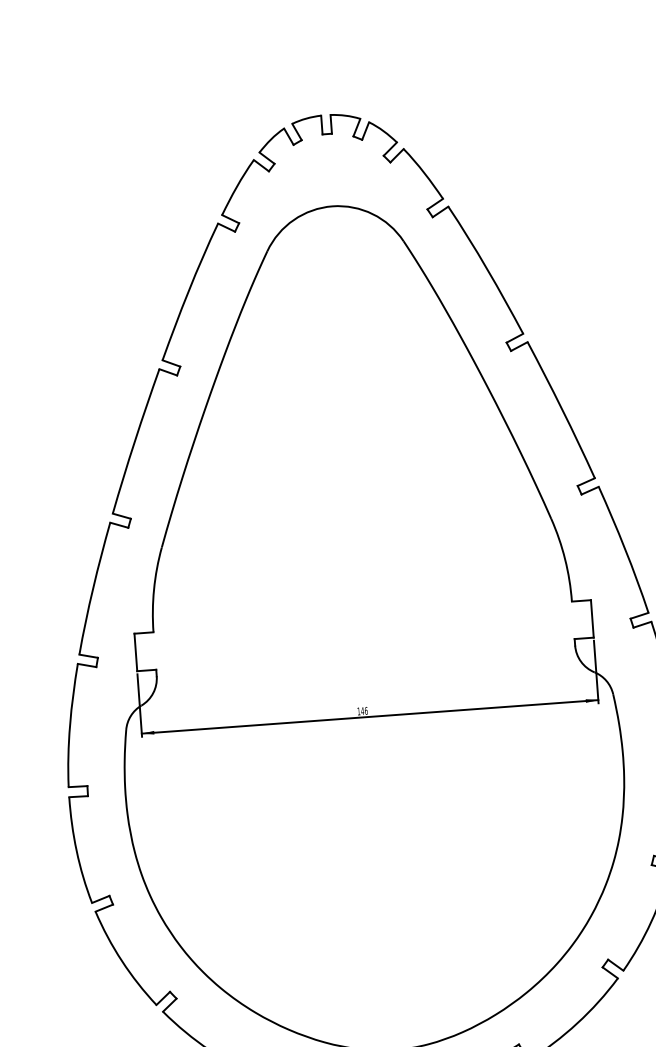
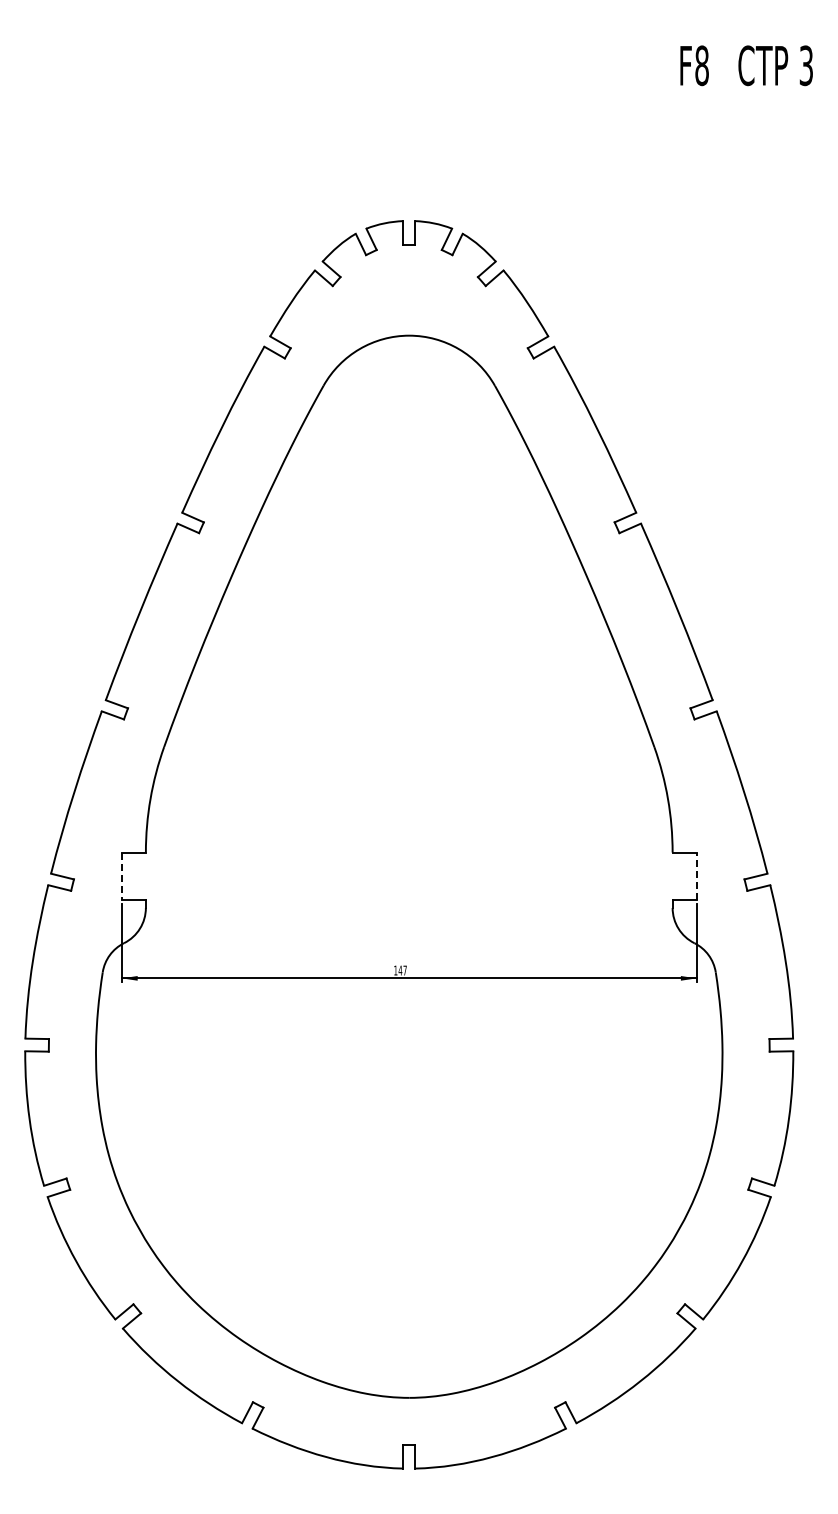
line: (592, 619) -> (696, 876), solid -> dashed
line: (135, 652) -> (121, 876), solid -> dashed
text: (365, 710) -> (404, 970), 146 -> 147

